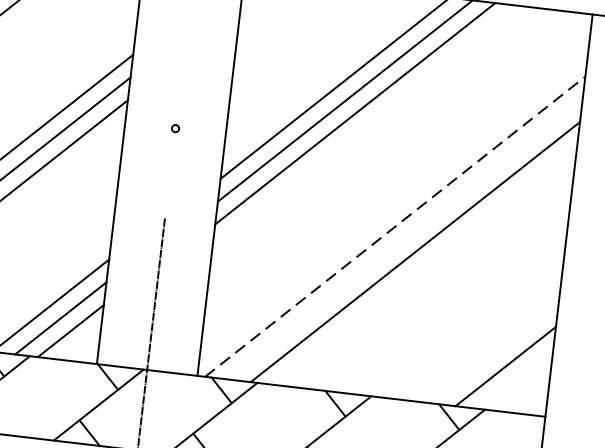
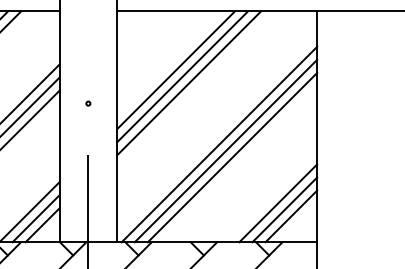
line: (395, 226) -> (219, 144), dashed -> solid
line: (404, 238) -> (225, 150), added
line: (486, 341) -> (278, 203), added
line: (495, 353) -> (284, 209), added

